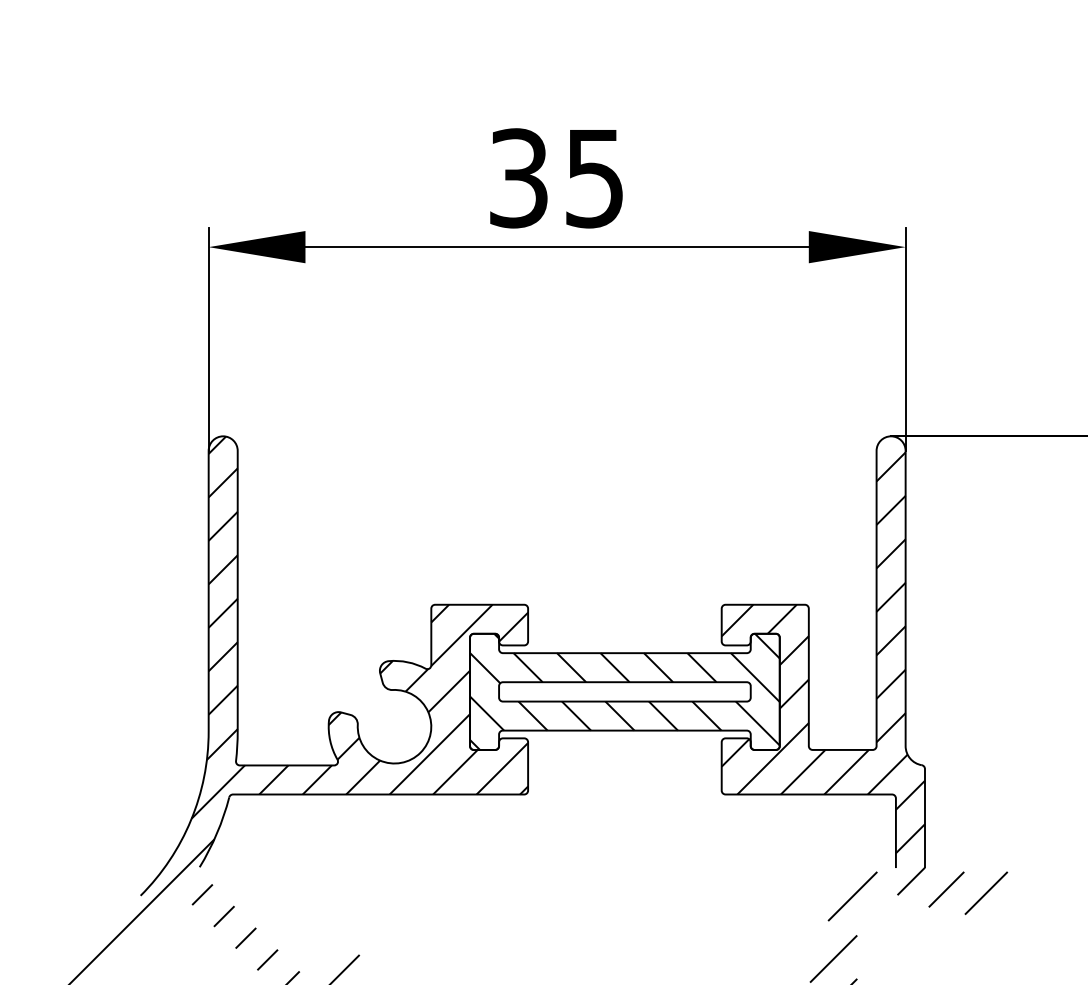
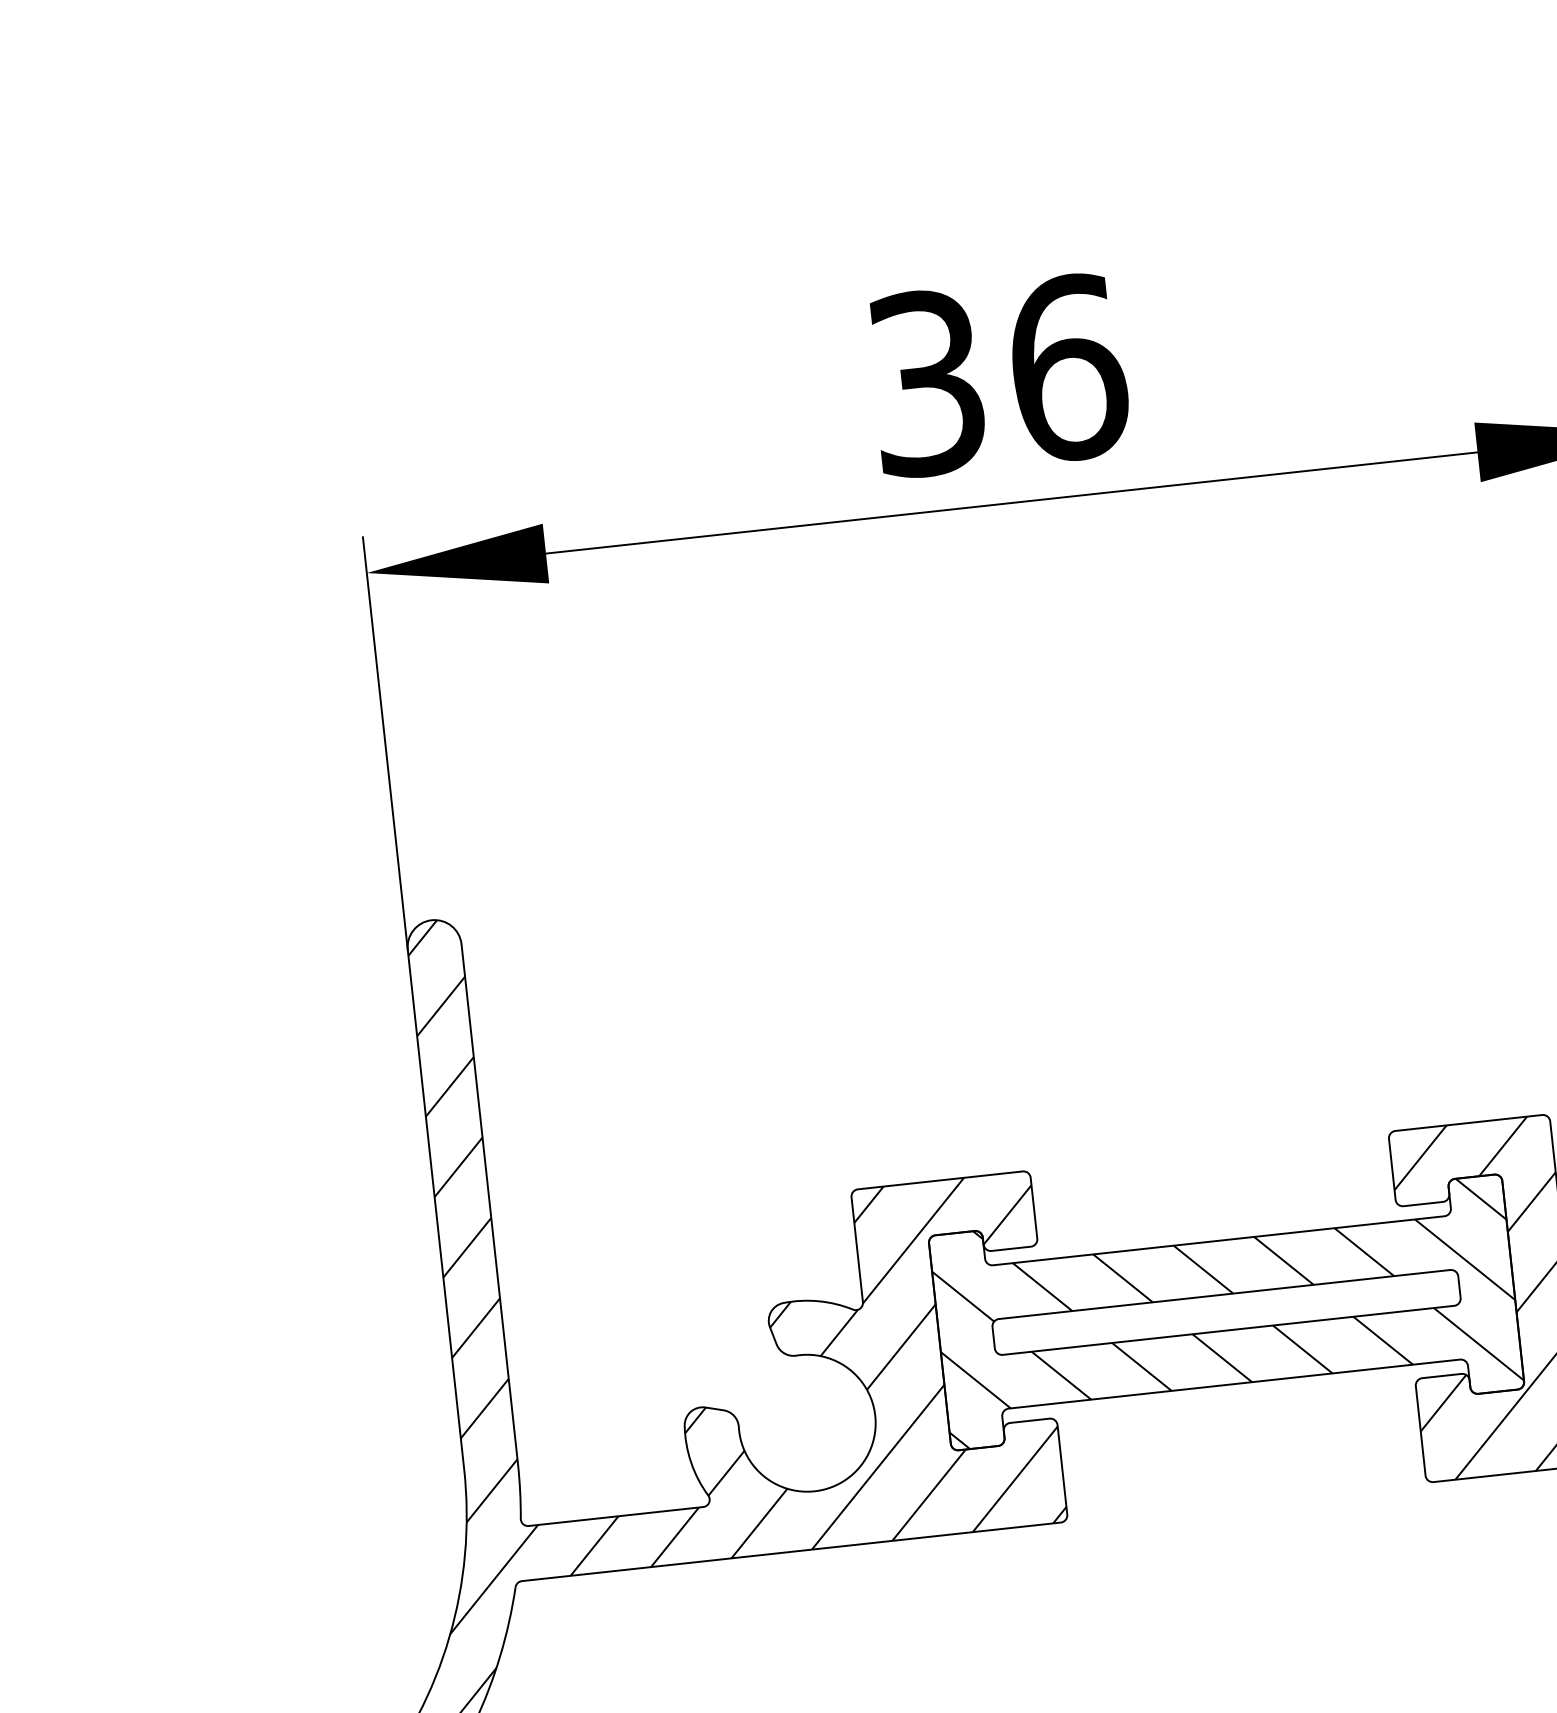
text: (595, 178) -> (1068, 368), 35 -> 36

